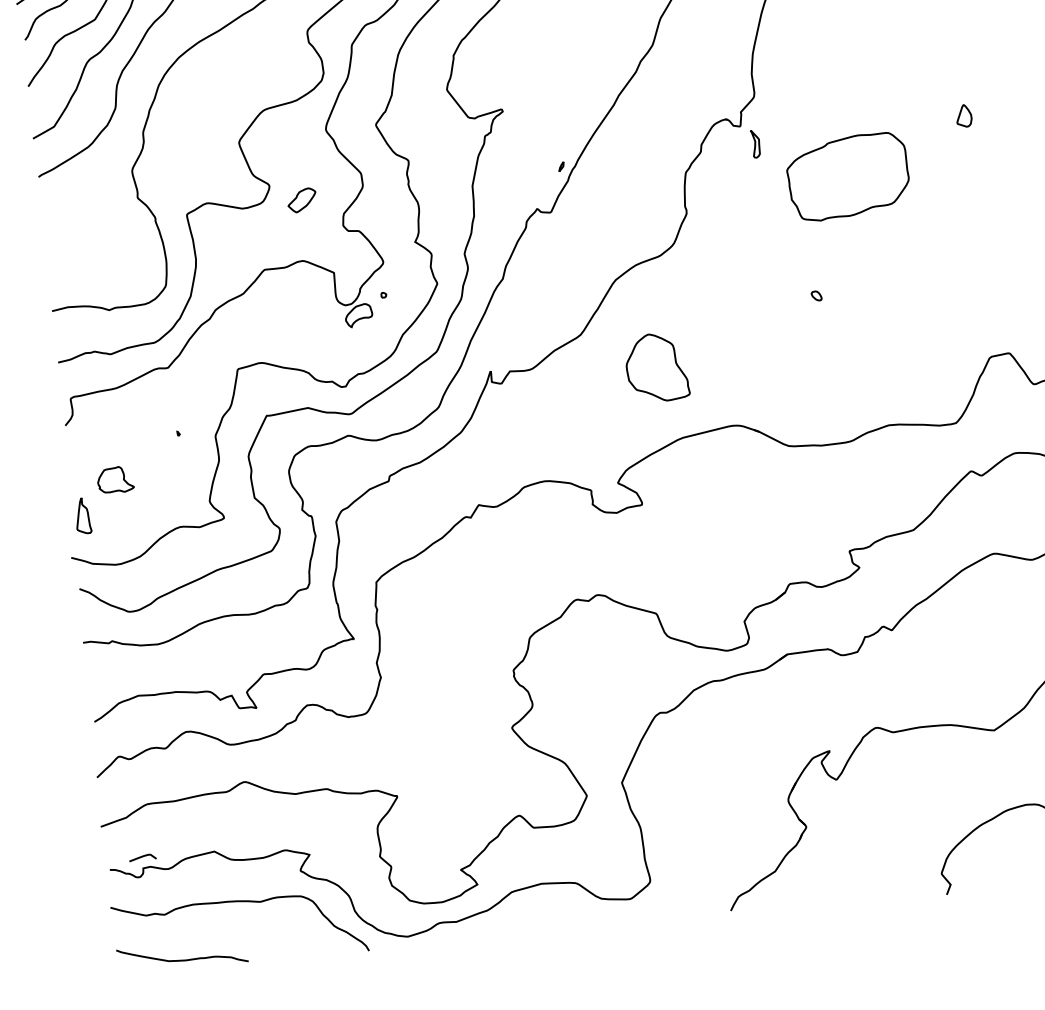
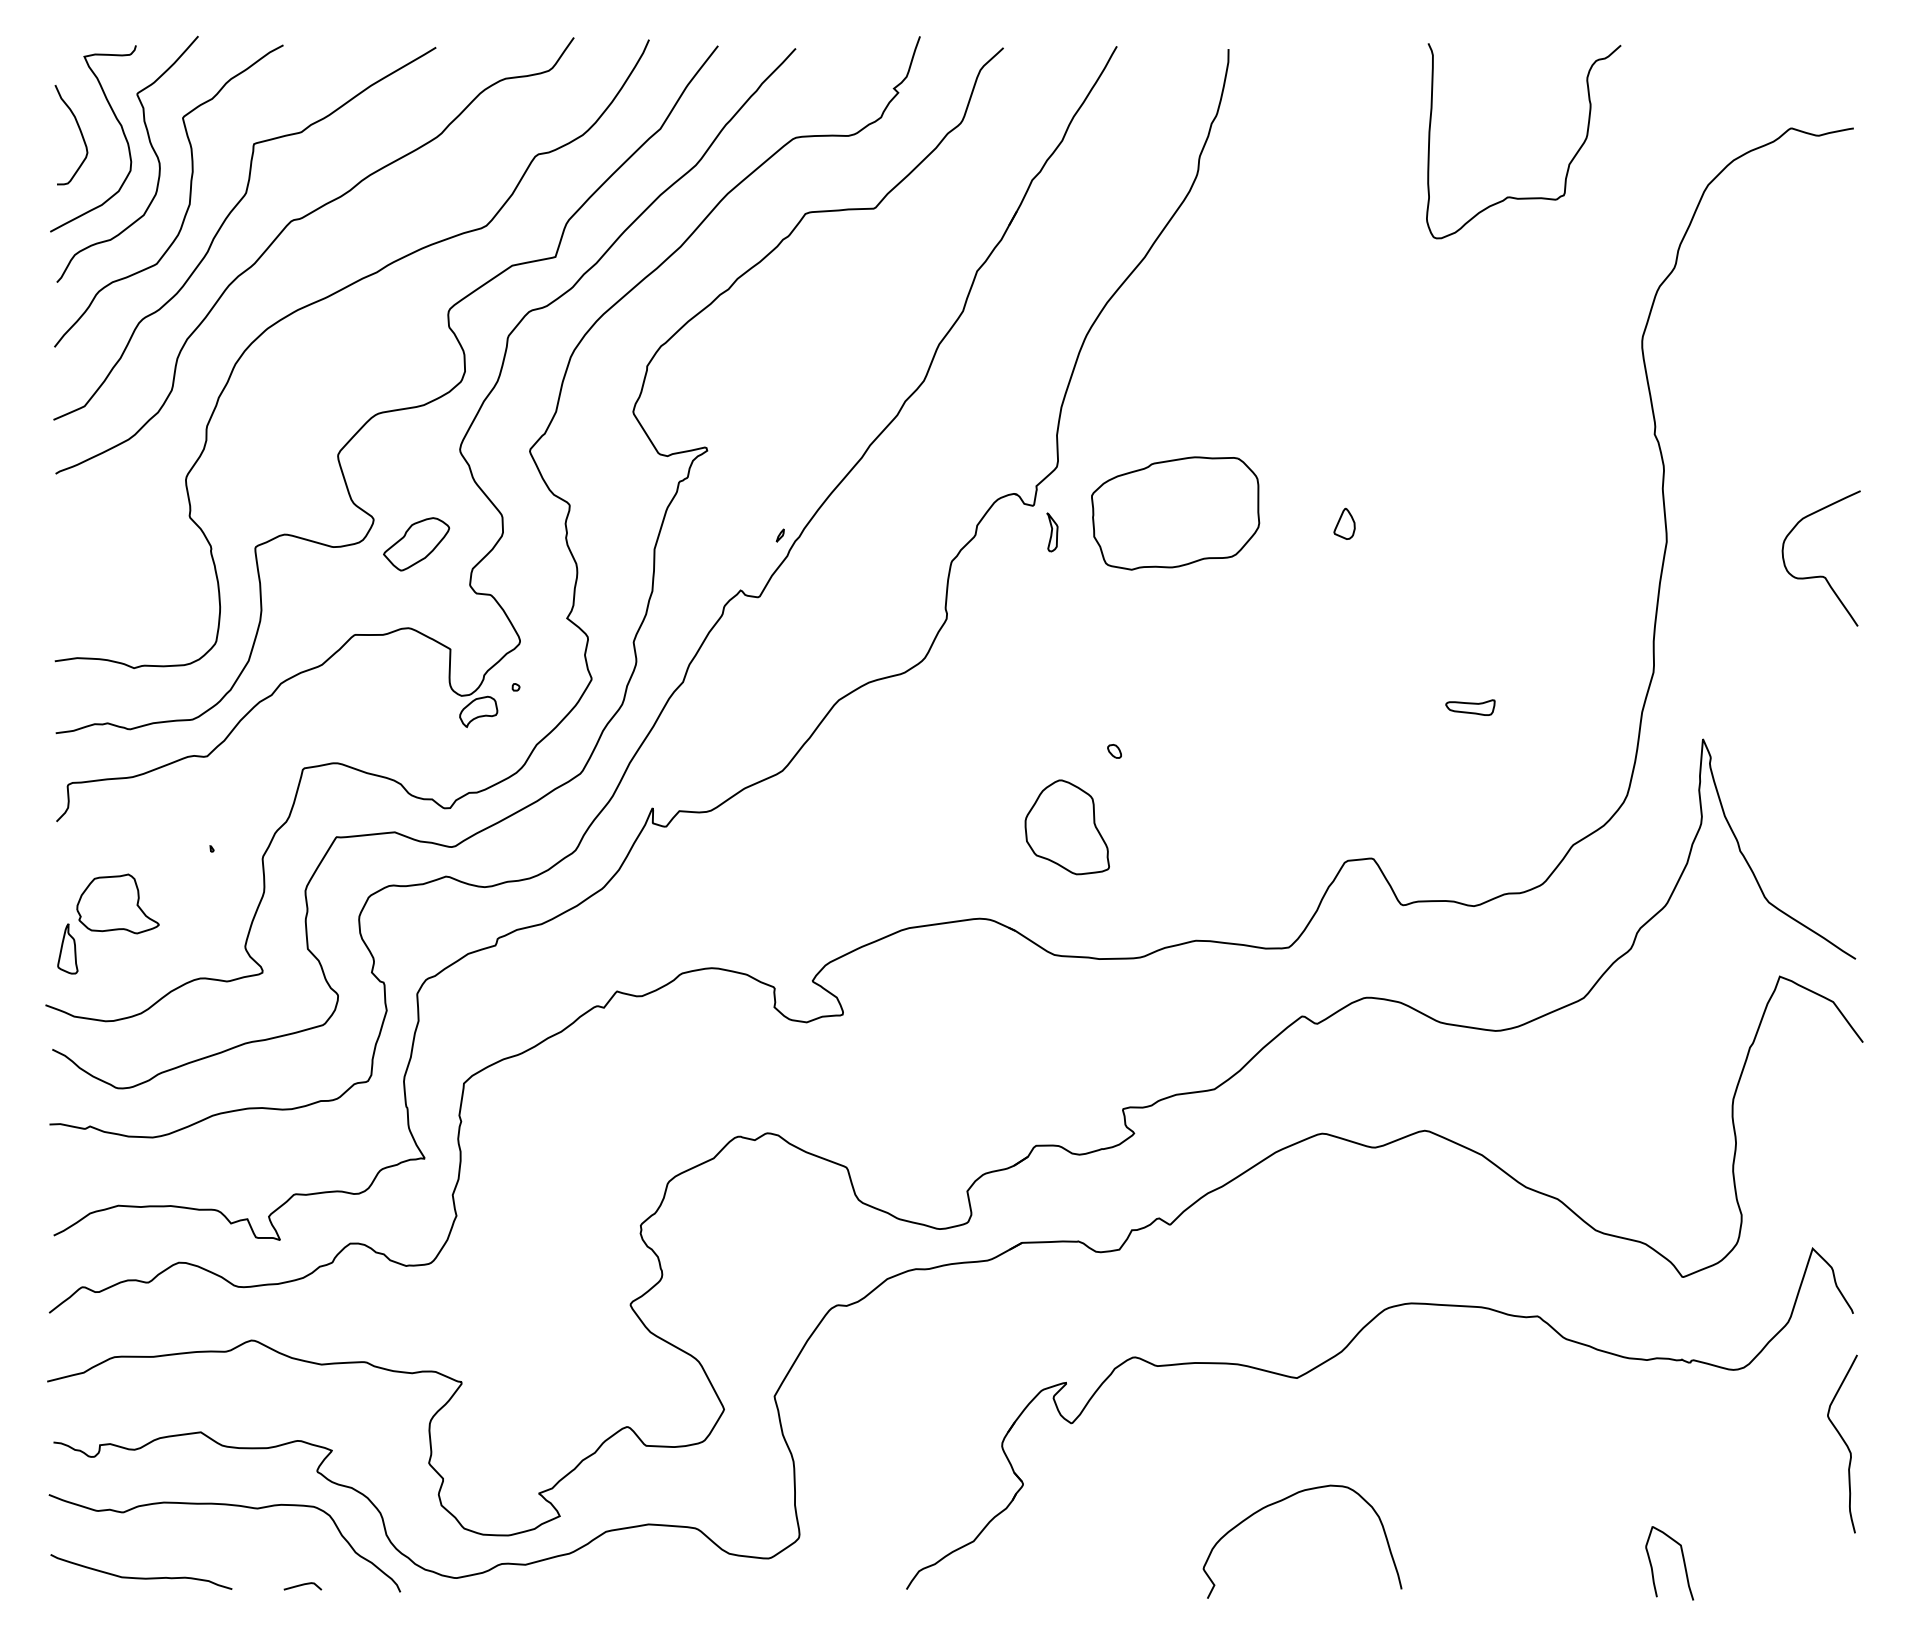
part: (848, 177) -> (1175, 513), moved
part: (301, 200) -> (416, 544), size x1.67
part: (656, 367) -> (1066, 827), moved
part: (115, 479) -> (117, 903), size x1.67
curve: (142, 857) -> (302, 1585), moved

